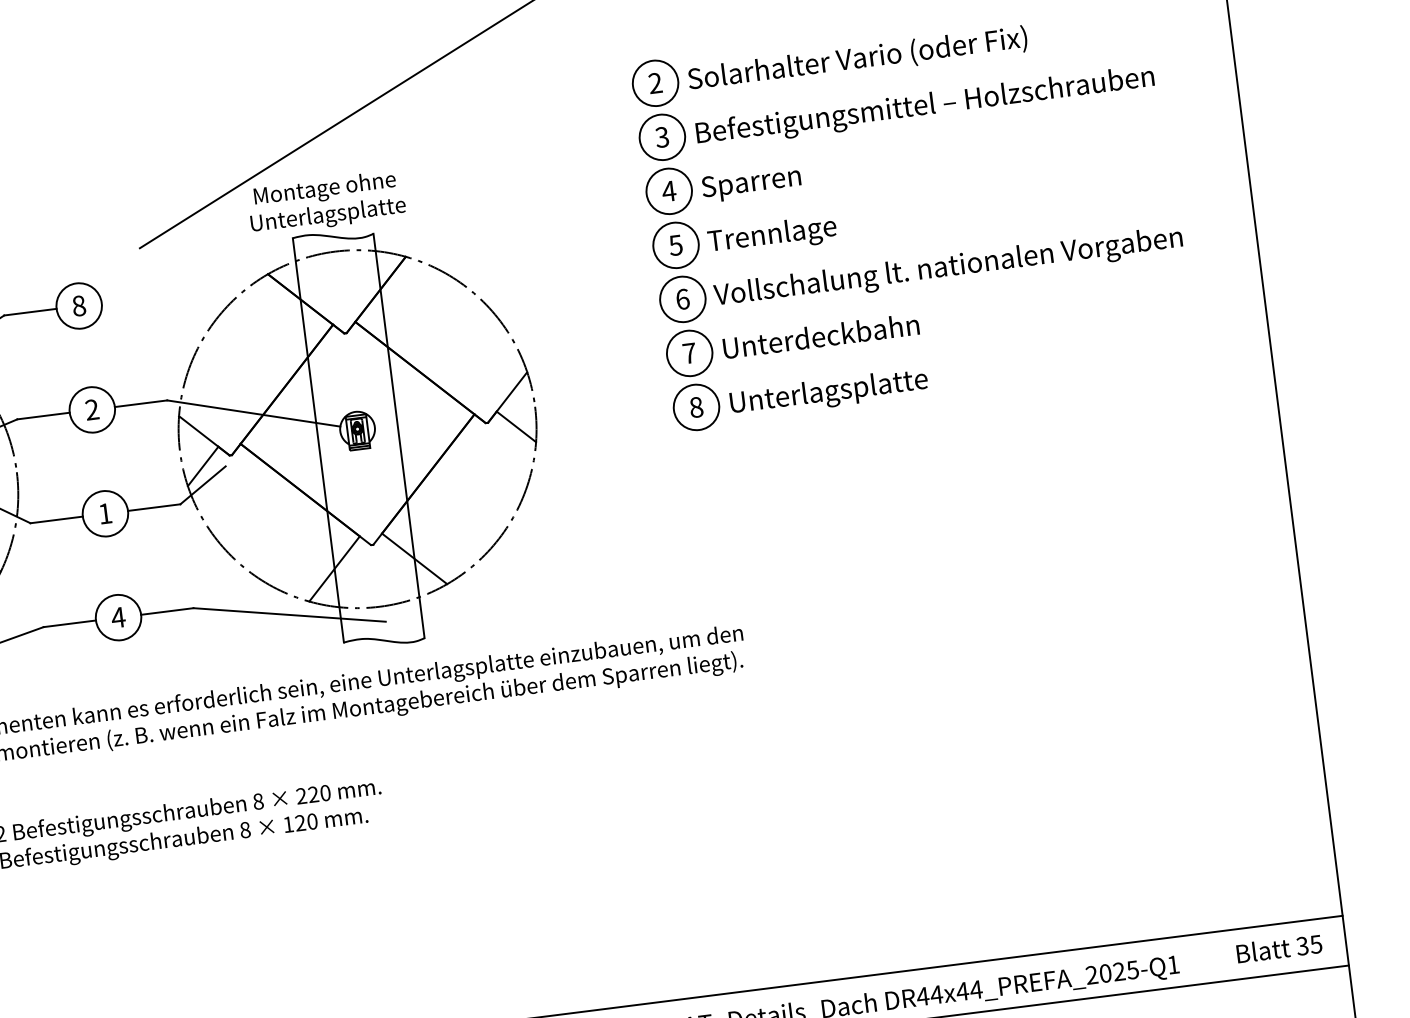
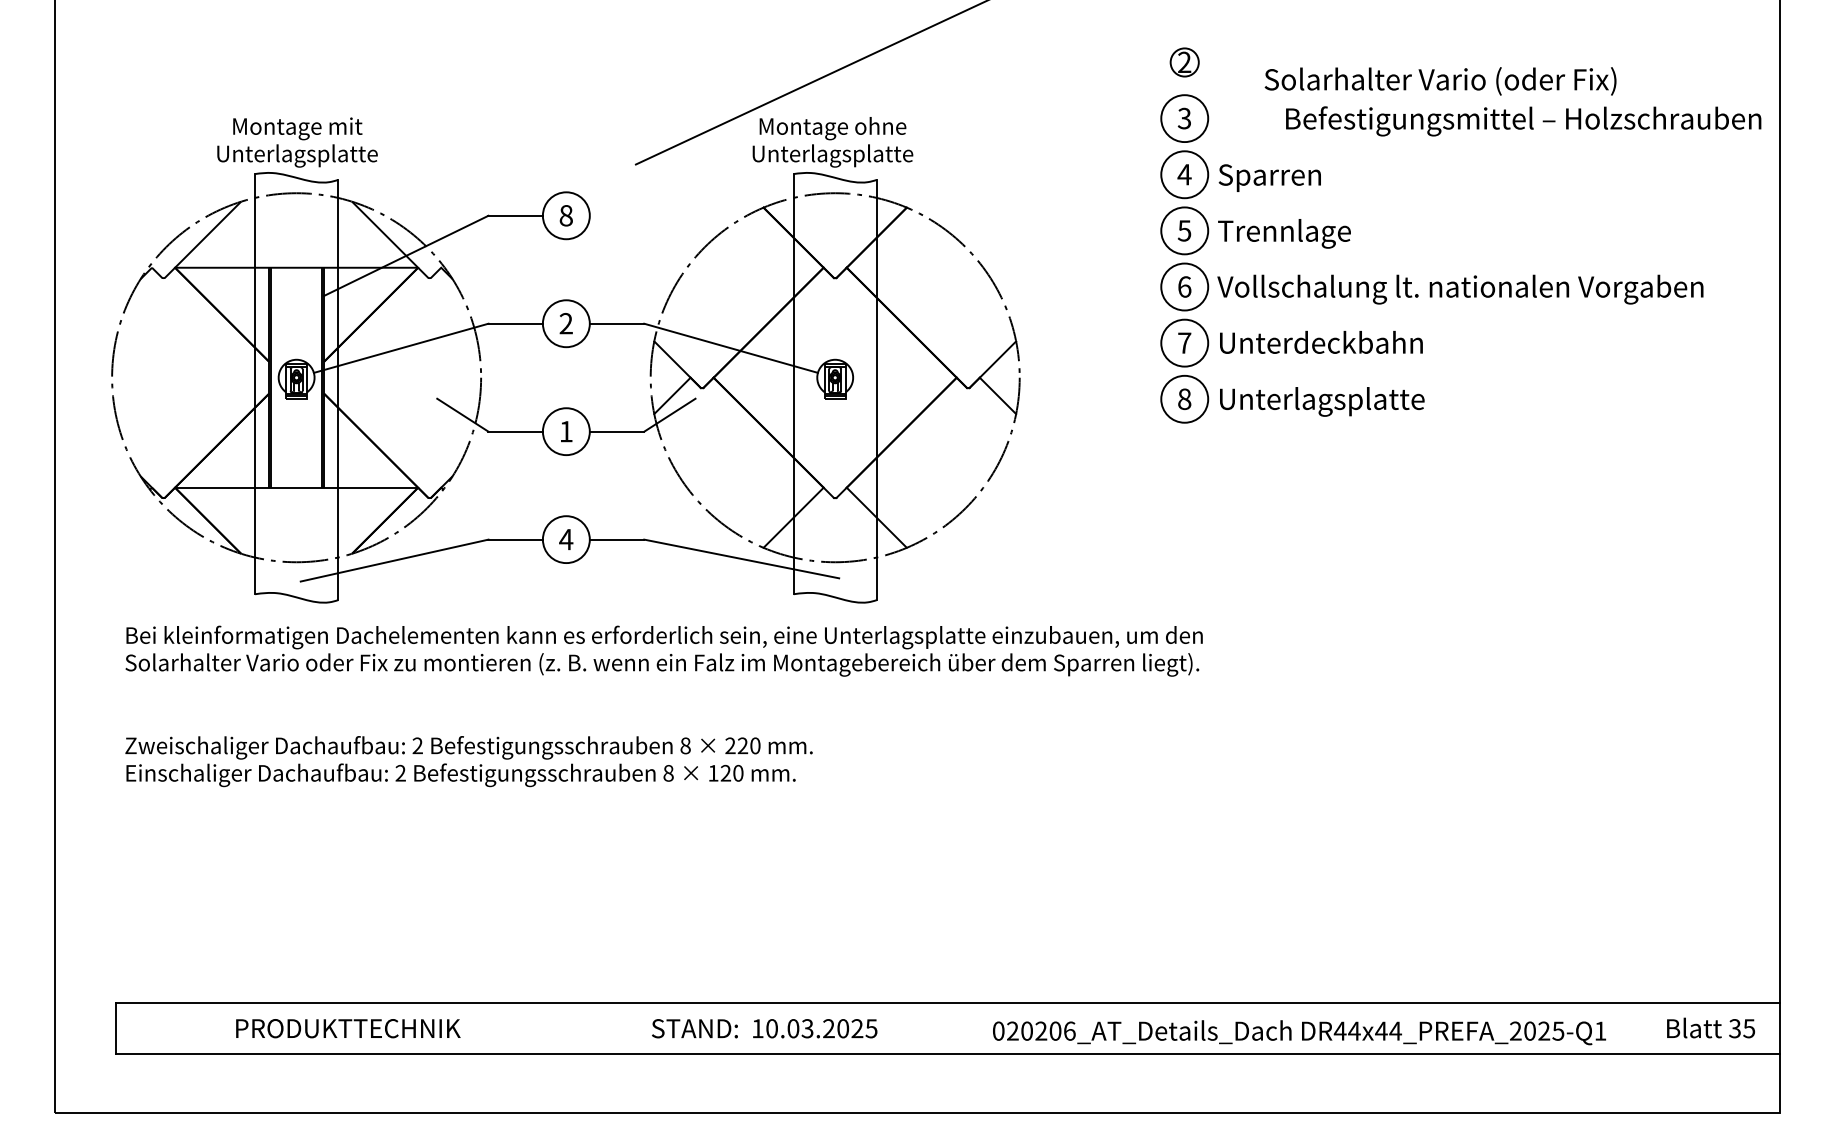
text: (857, 59) -> (1440, 81), moved
circle: (655, 83) -> (1184, 62), size x0.6
text: (925, 106) -> (1523, 121), moved

